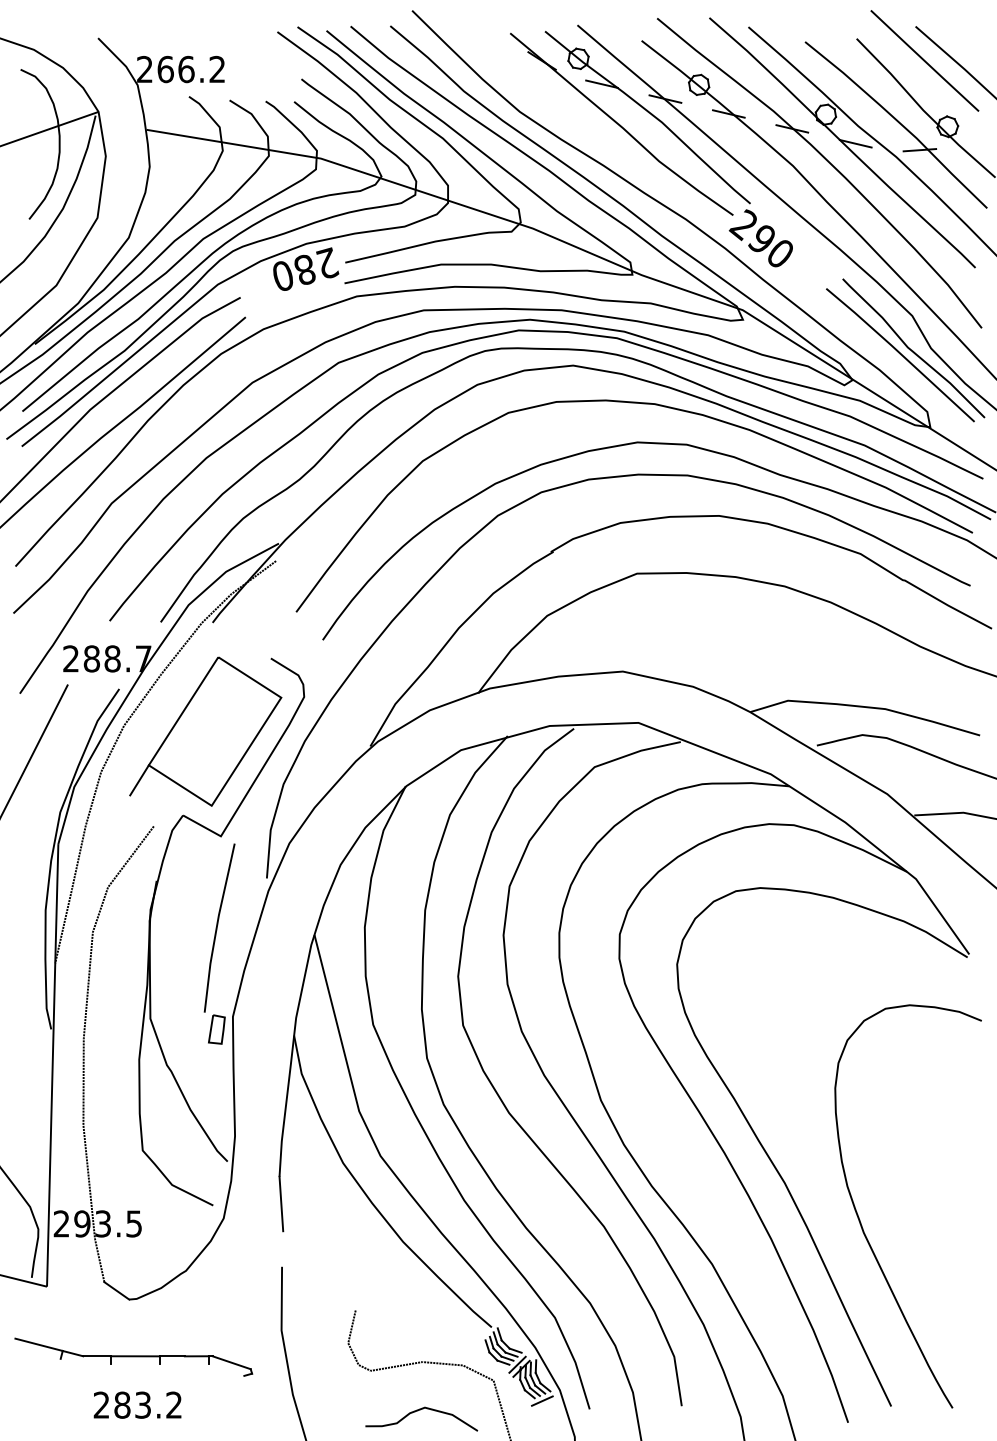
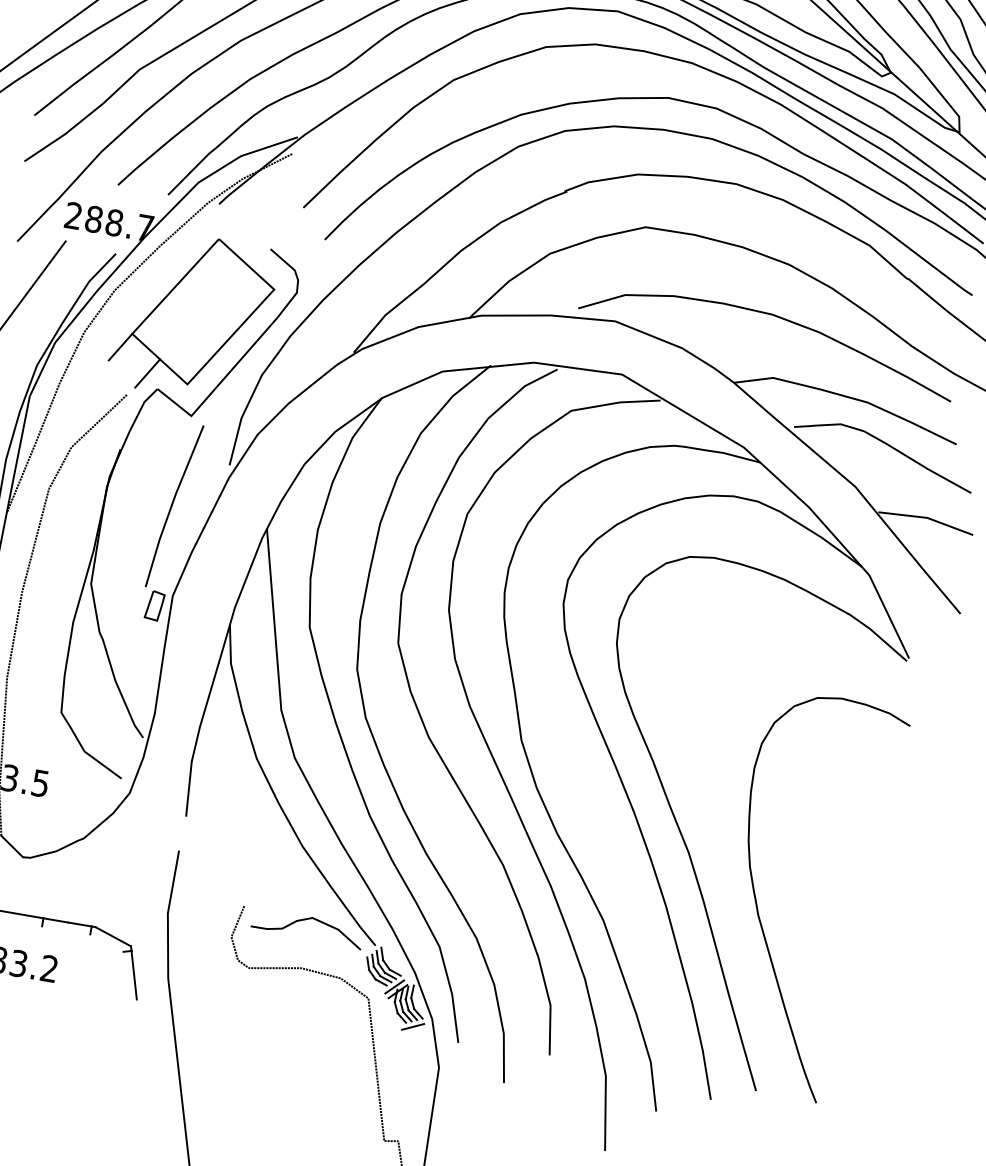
curve: (780, 640) -> (775, 317), added
line: (170, 801) -> (147, 373), added
line: (258, 1396) -> (134, 974), added
curve: (420, 1410) -> (307, 920), moved

